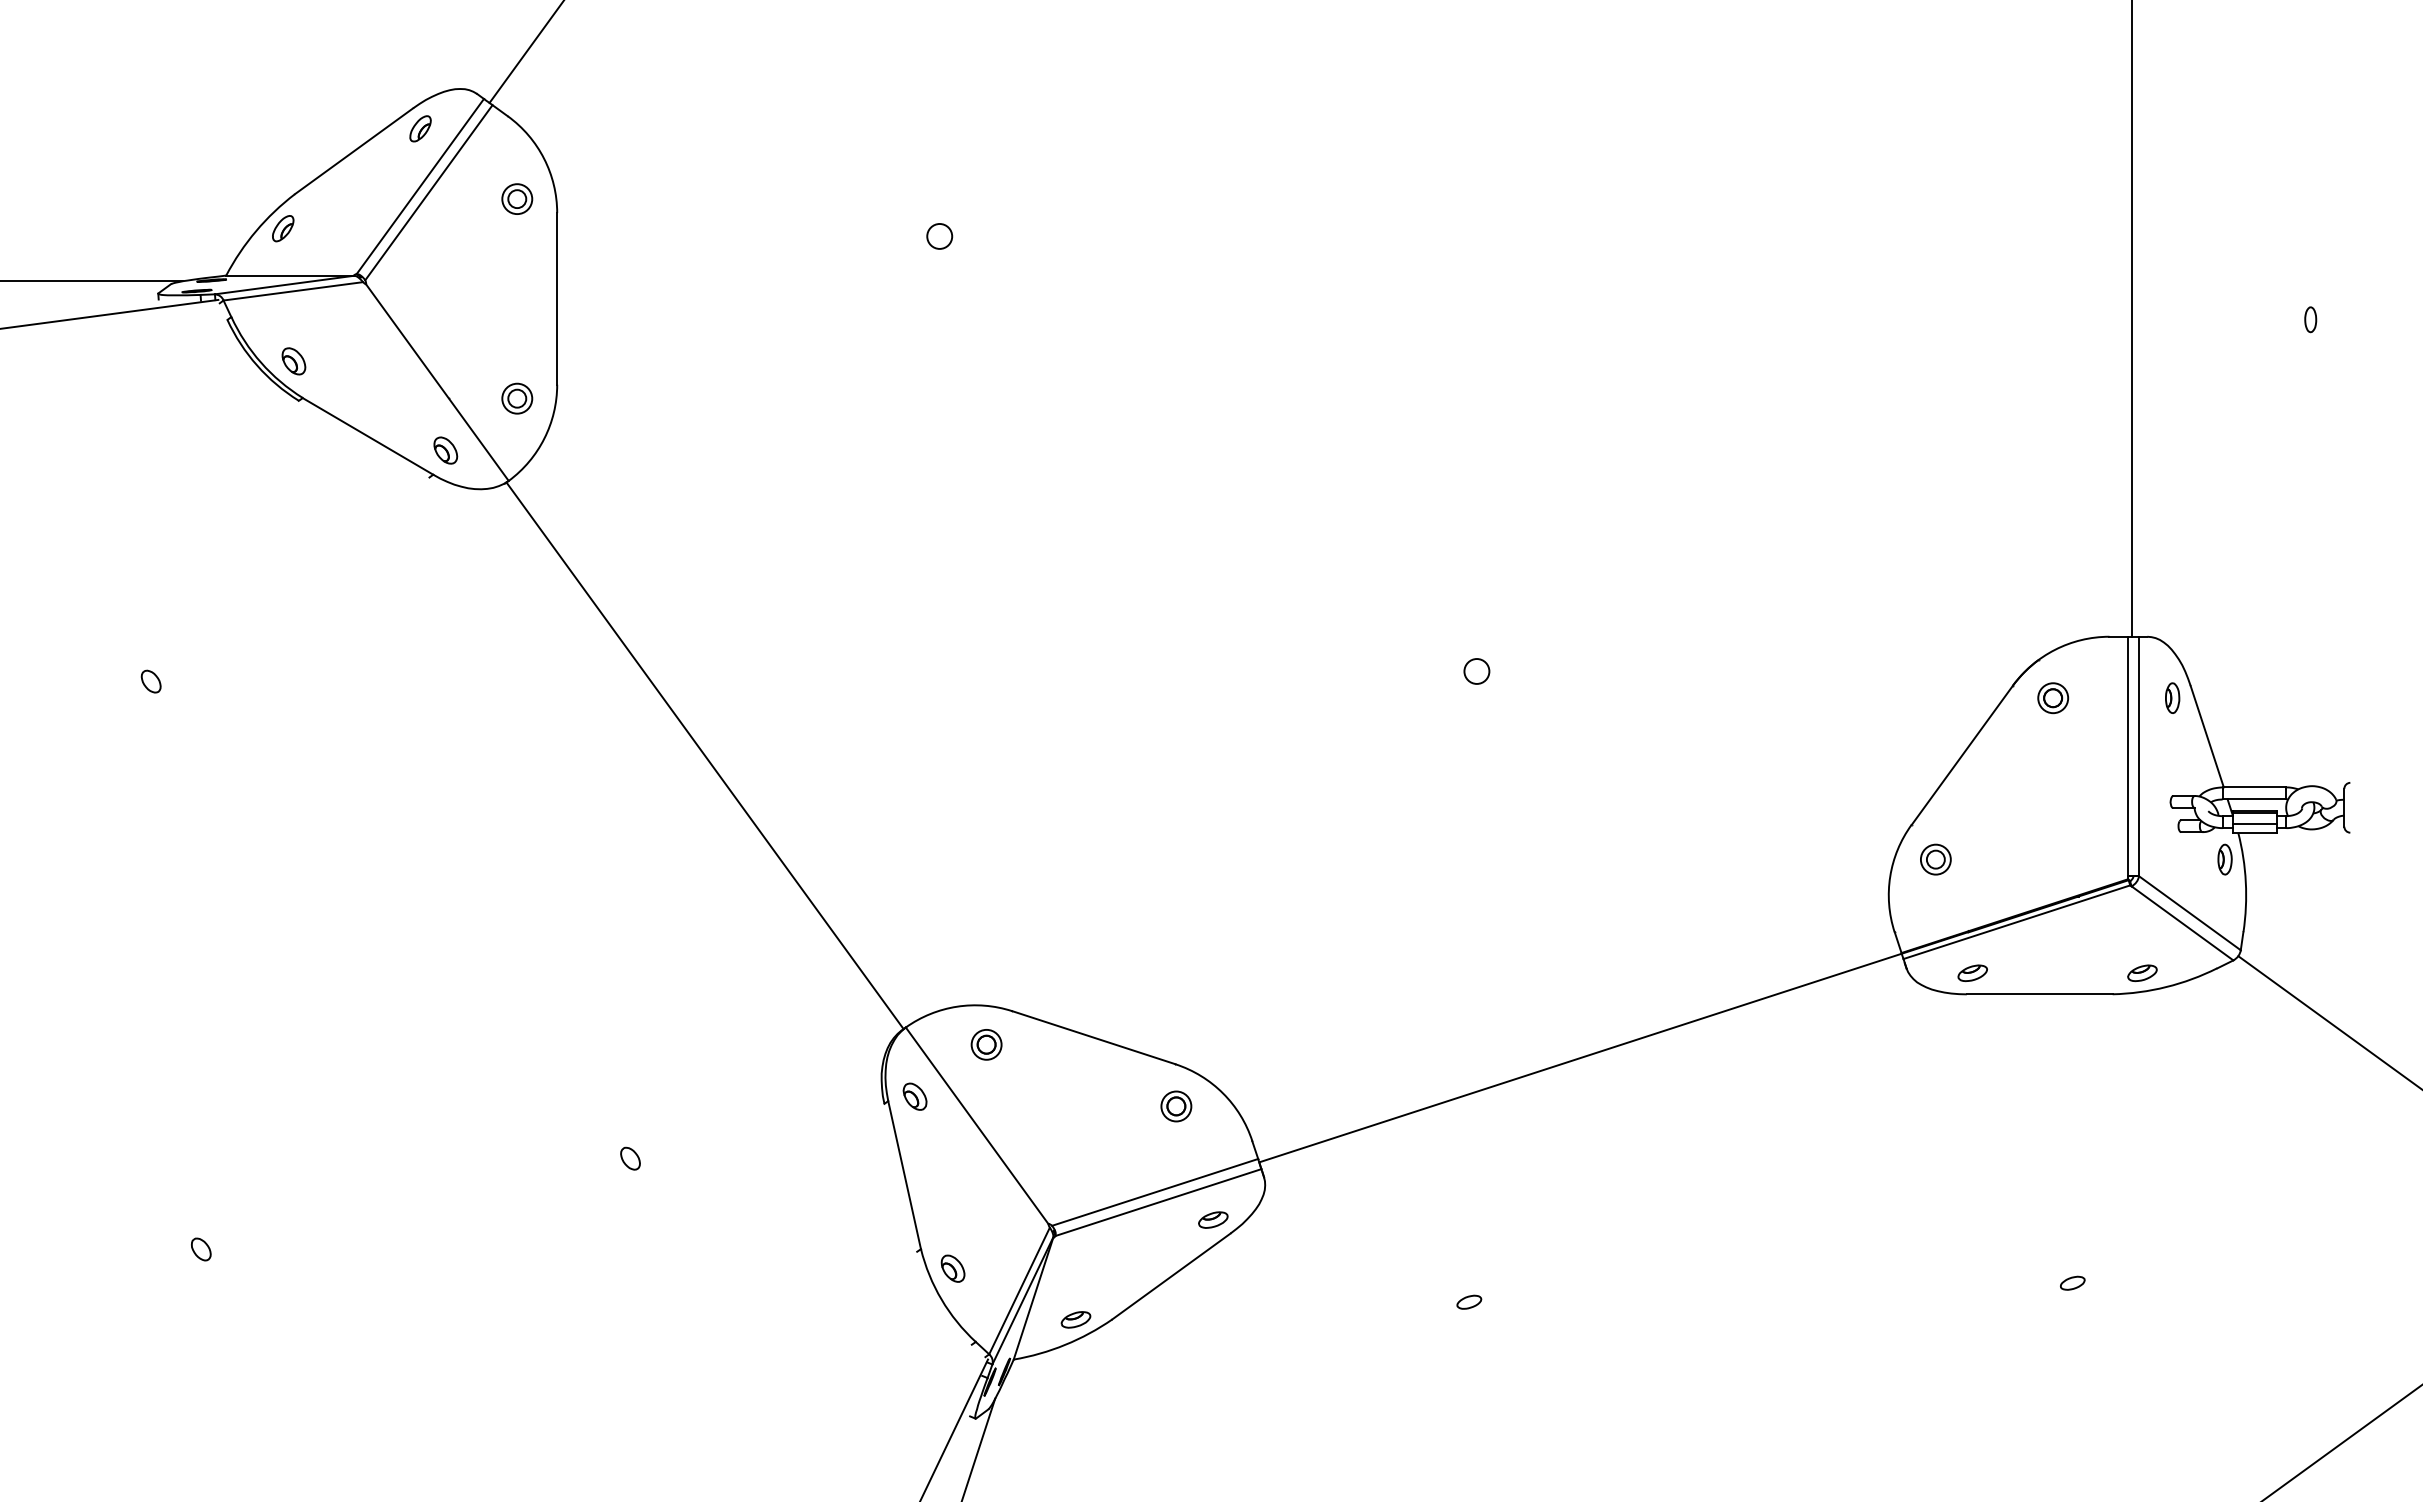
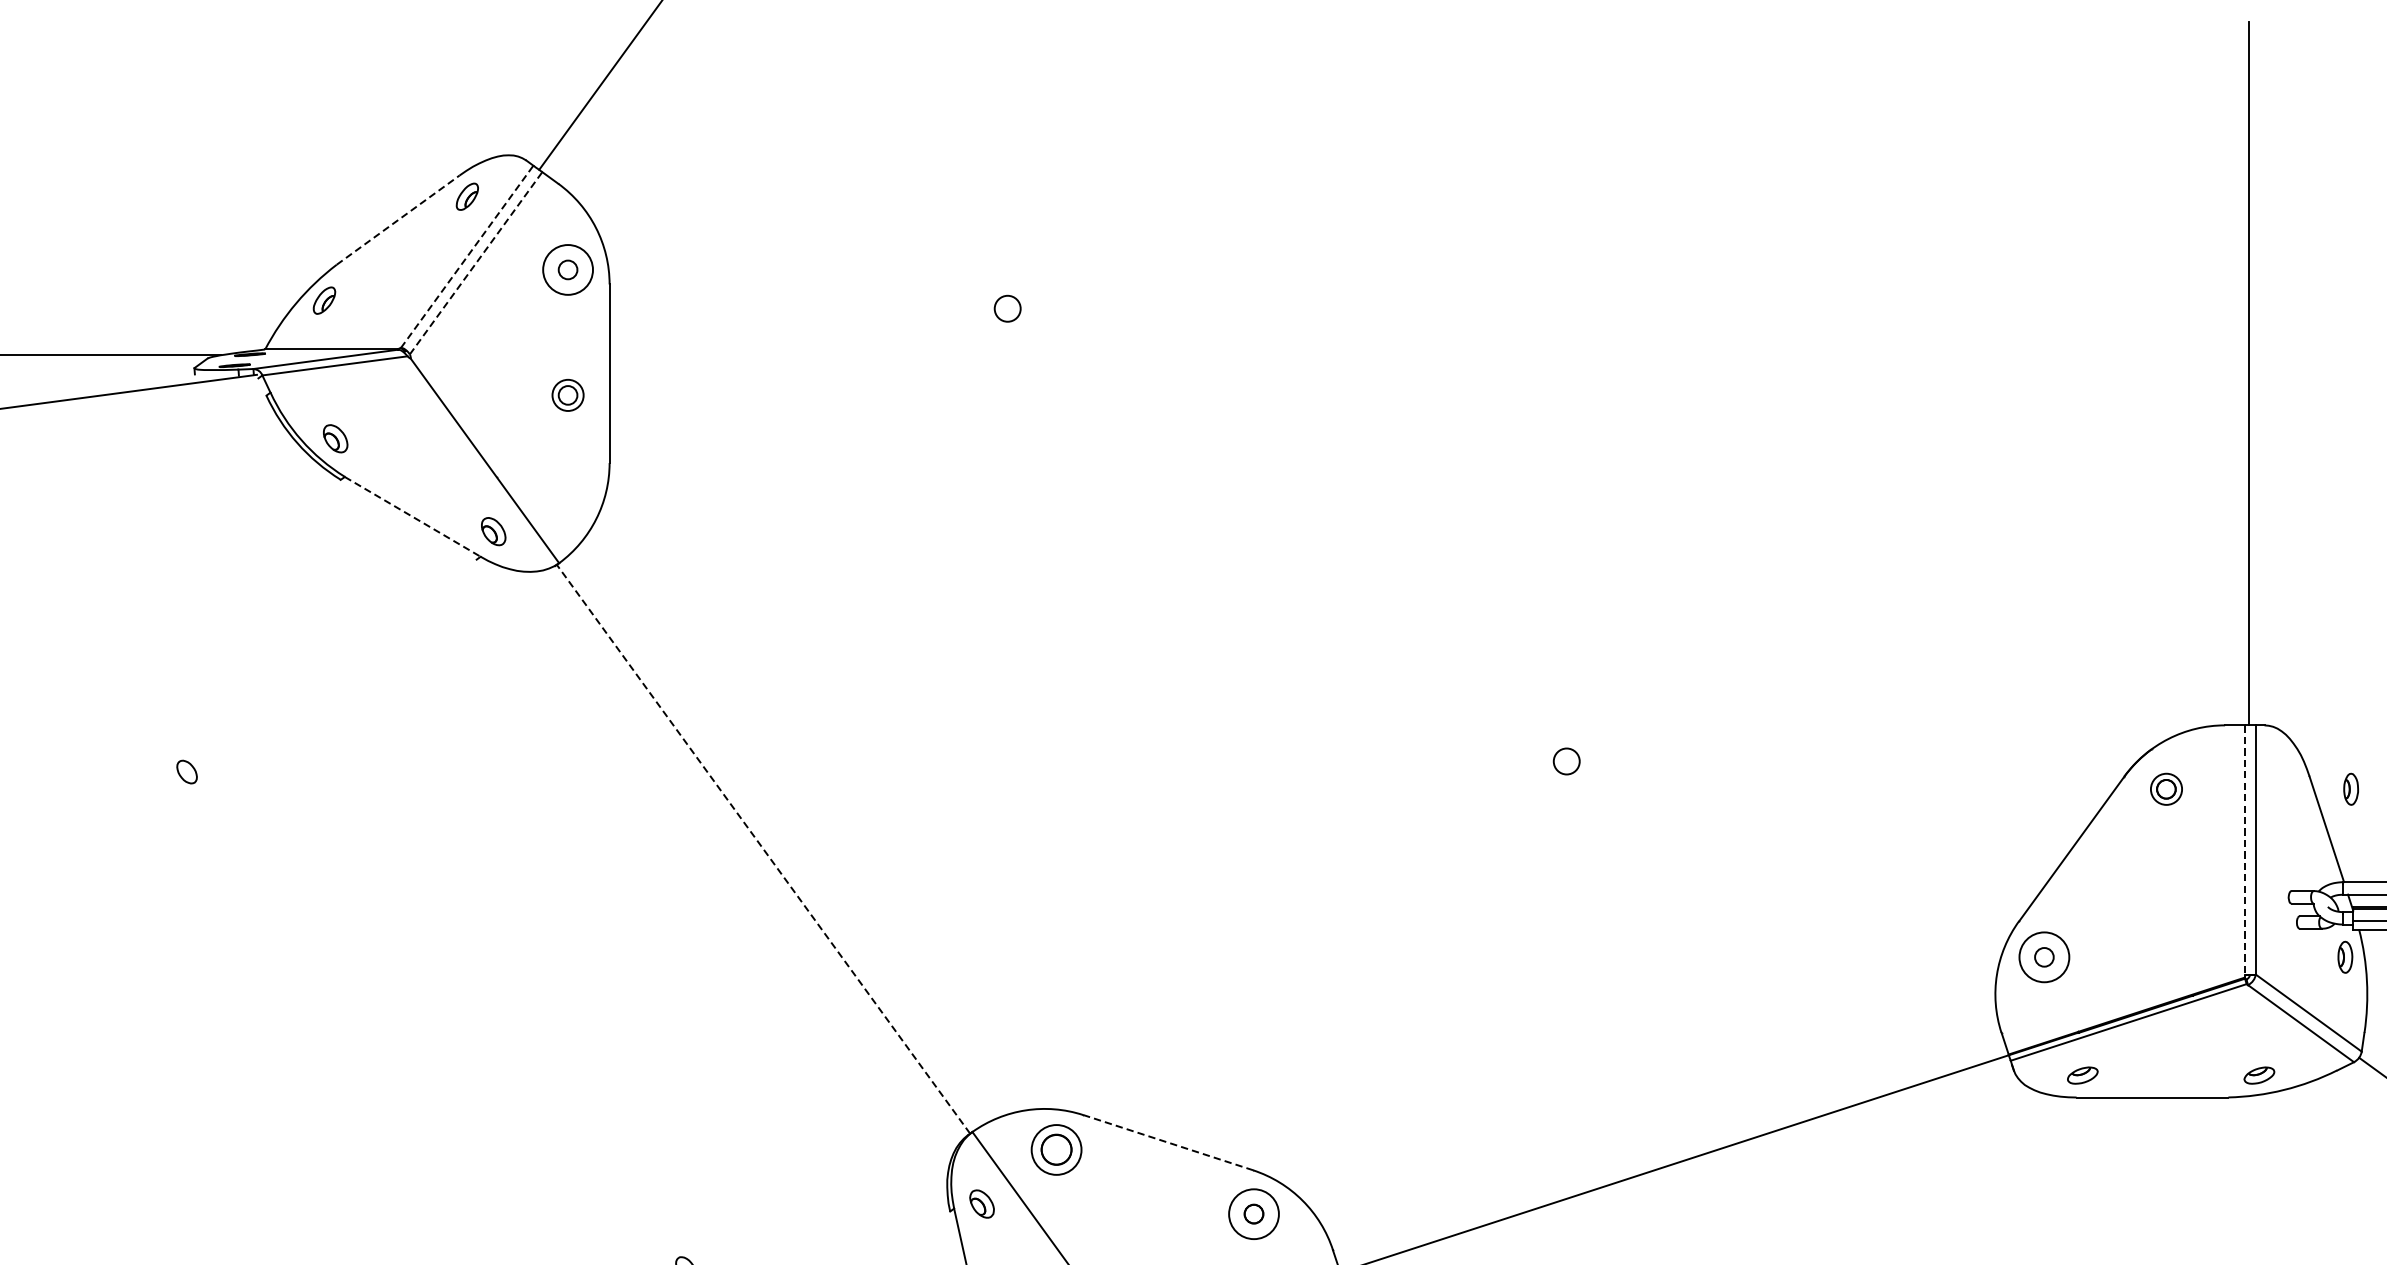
line: (354, 150) -> (398, 219), solid -> dashed
line: (420, 186) -> (467, 256), solid -> dashed
line: (429, 192) -> (476, 263), solid -> dashed
circle: (517, 199) -> (568, 270), size x1.6
part: (517, 398) -> (568, 395), moved
line: (368, 436) -> (413, 516), solid -> dashed
part: (2172, 697) -> (2351, 788), moved
line: (705, 755) -> (763, 848), solid -> dashed
line: (2128, 756) -> (2244, 849), solid -> dashed
circle: (1935, 859) -> (2044, 957), size x1.6
line: (1093, 1037) -> (1167, 1142), solid -> dashed
part: (986, 1044) -> (1056, 1149), size x1.6
circle: (1176, 1106) -> (1254, 1214), size x1.6

